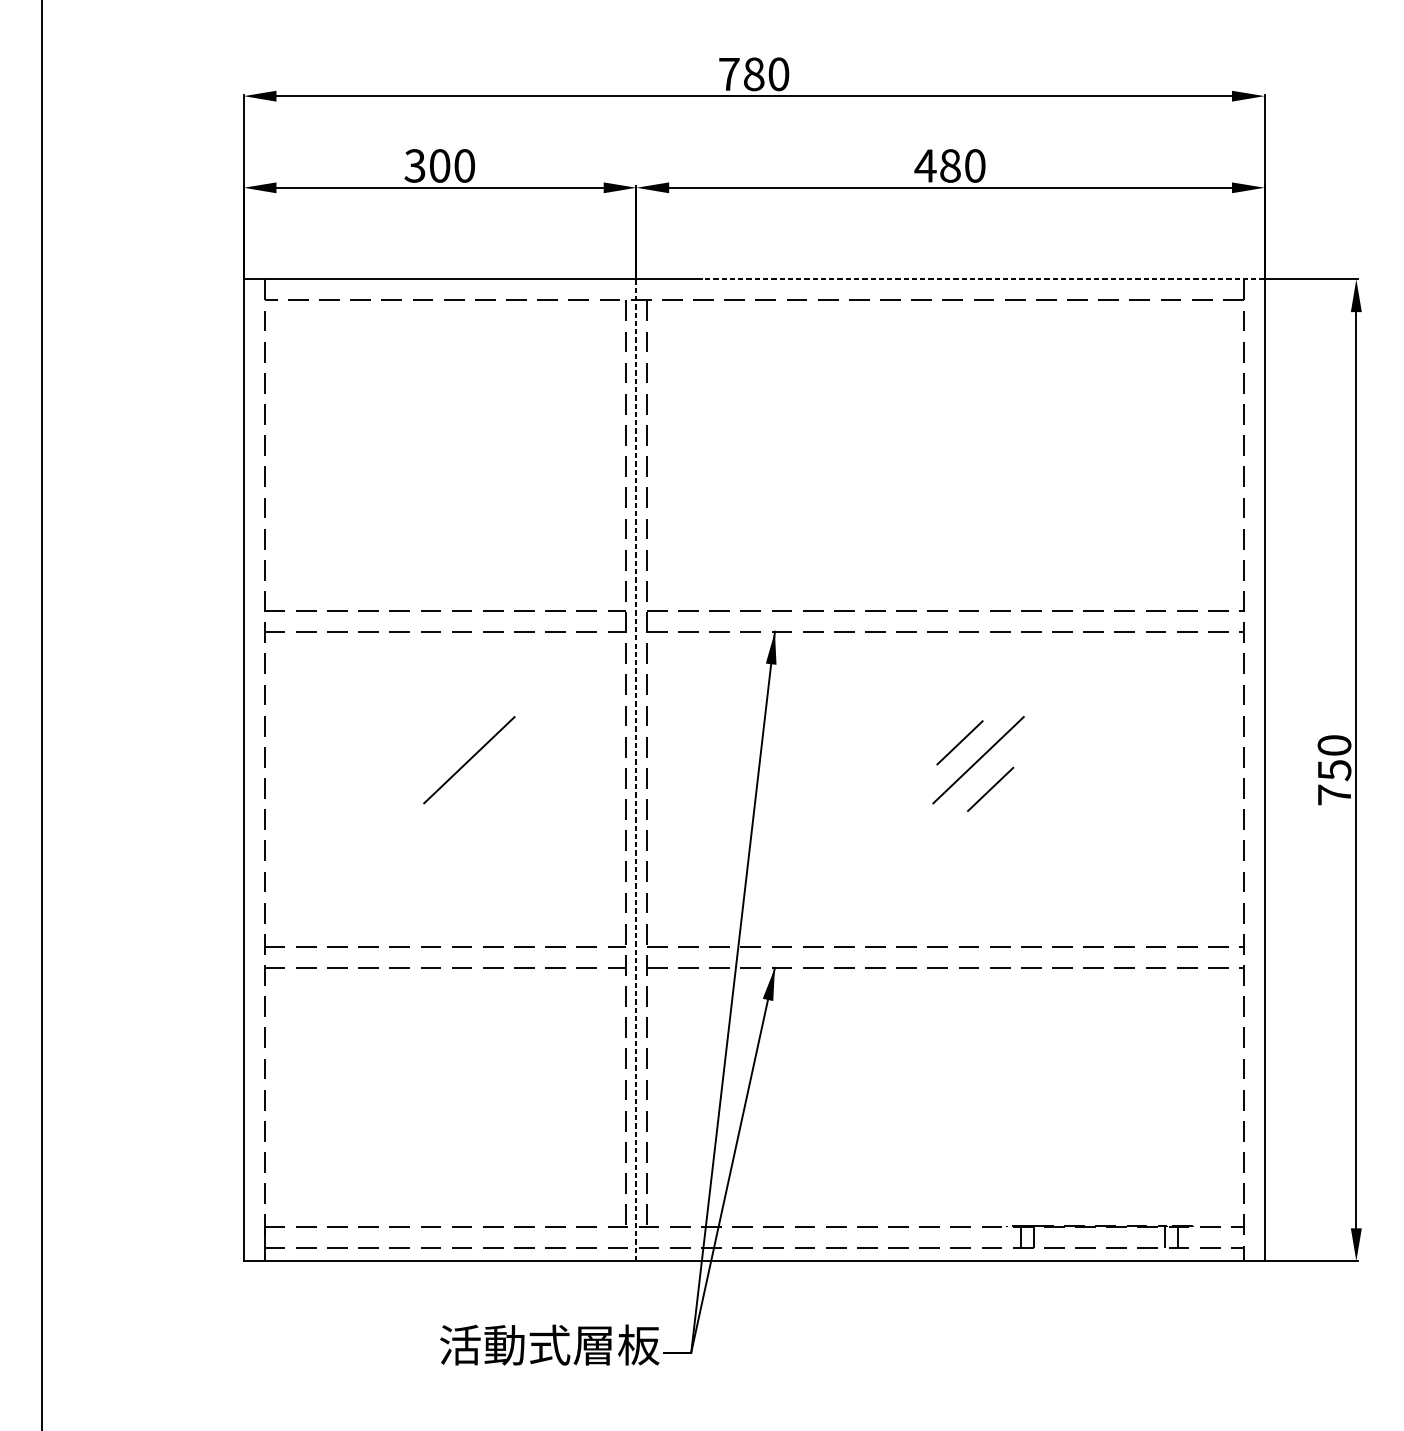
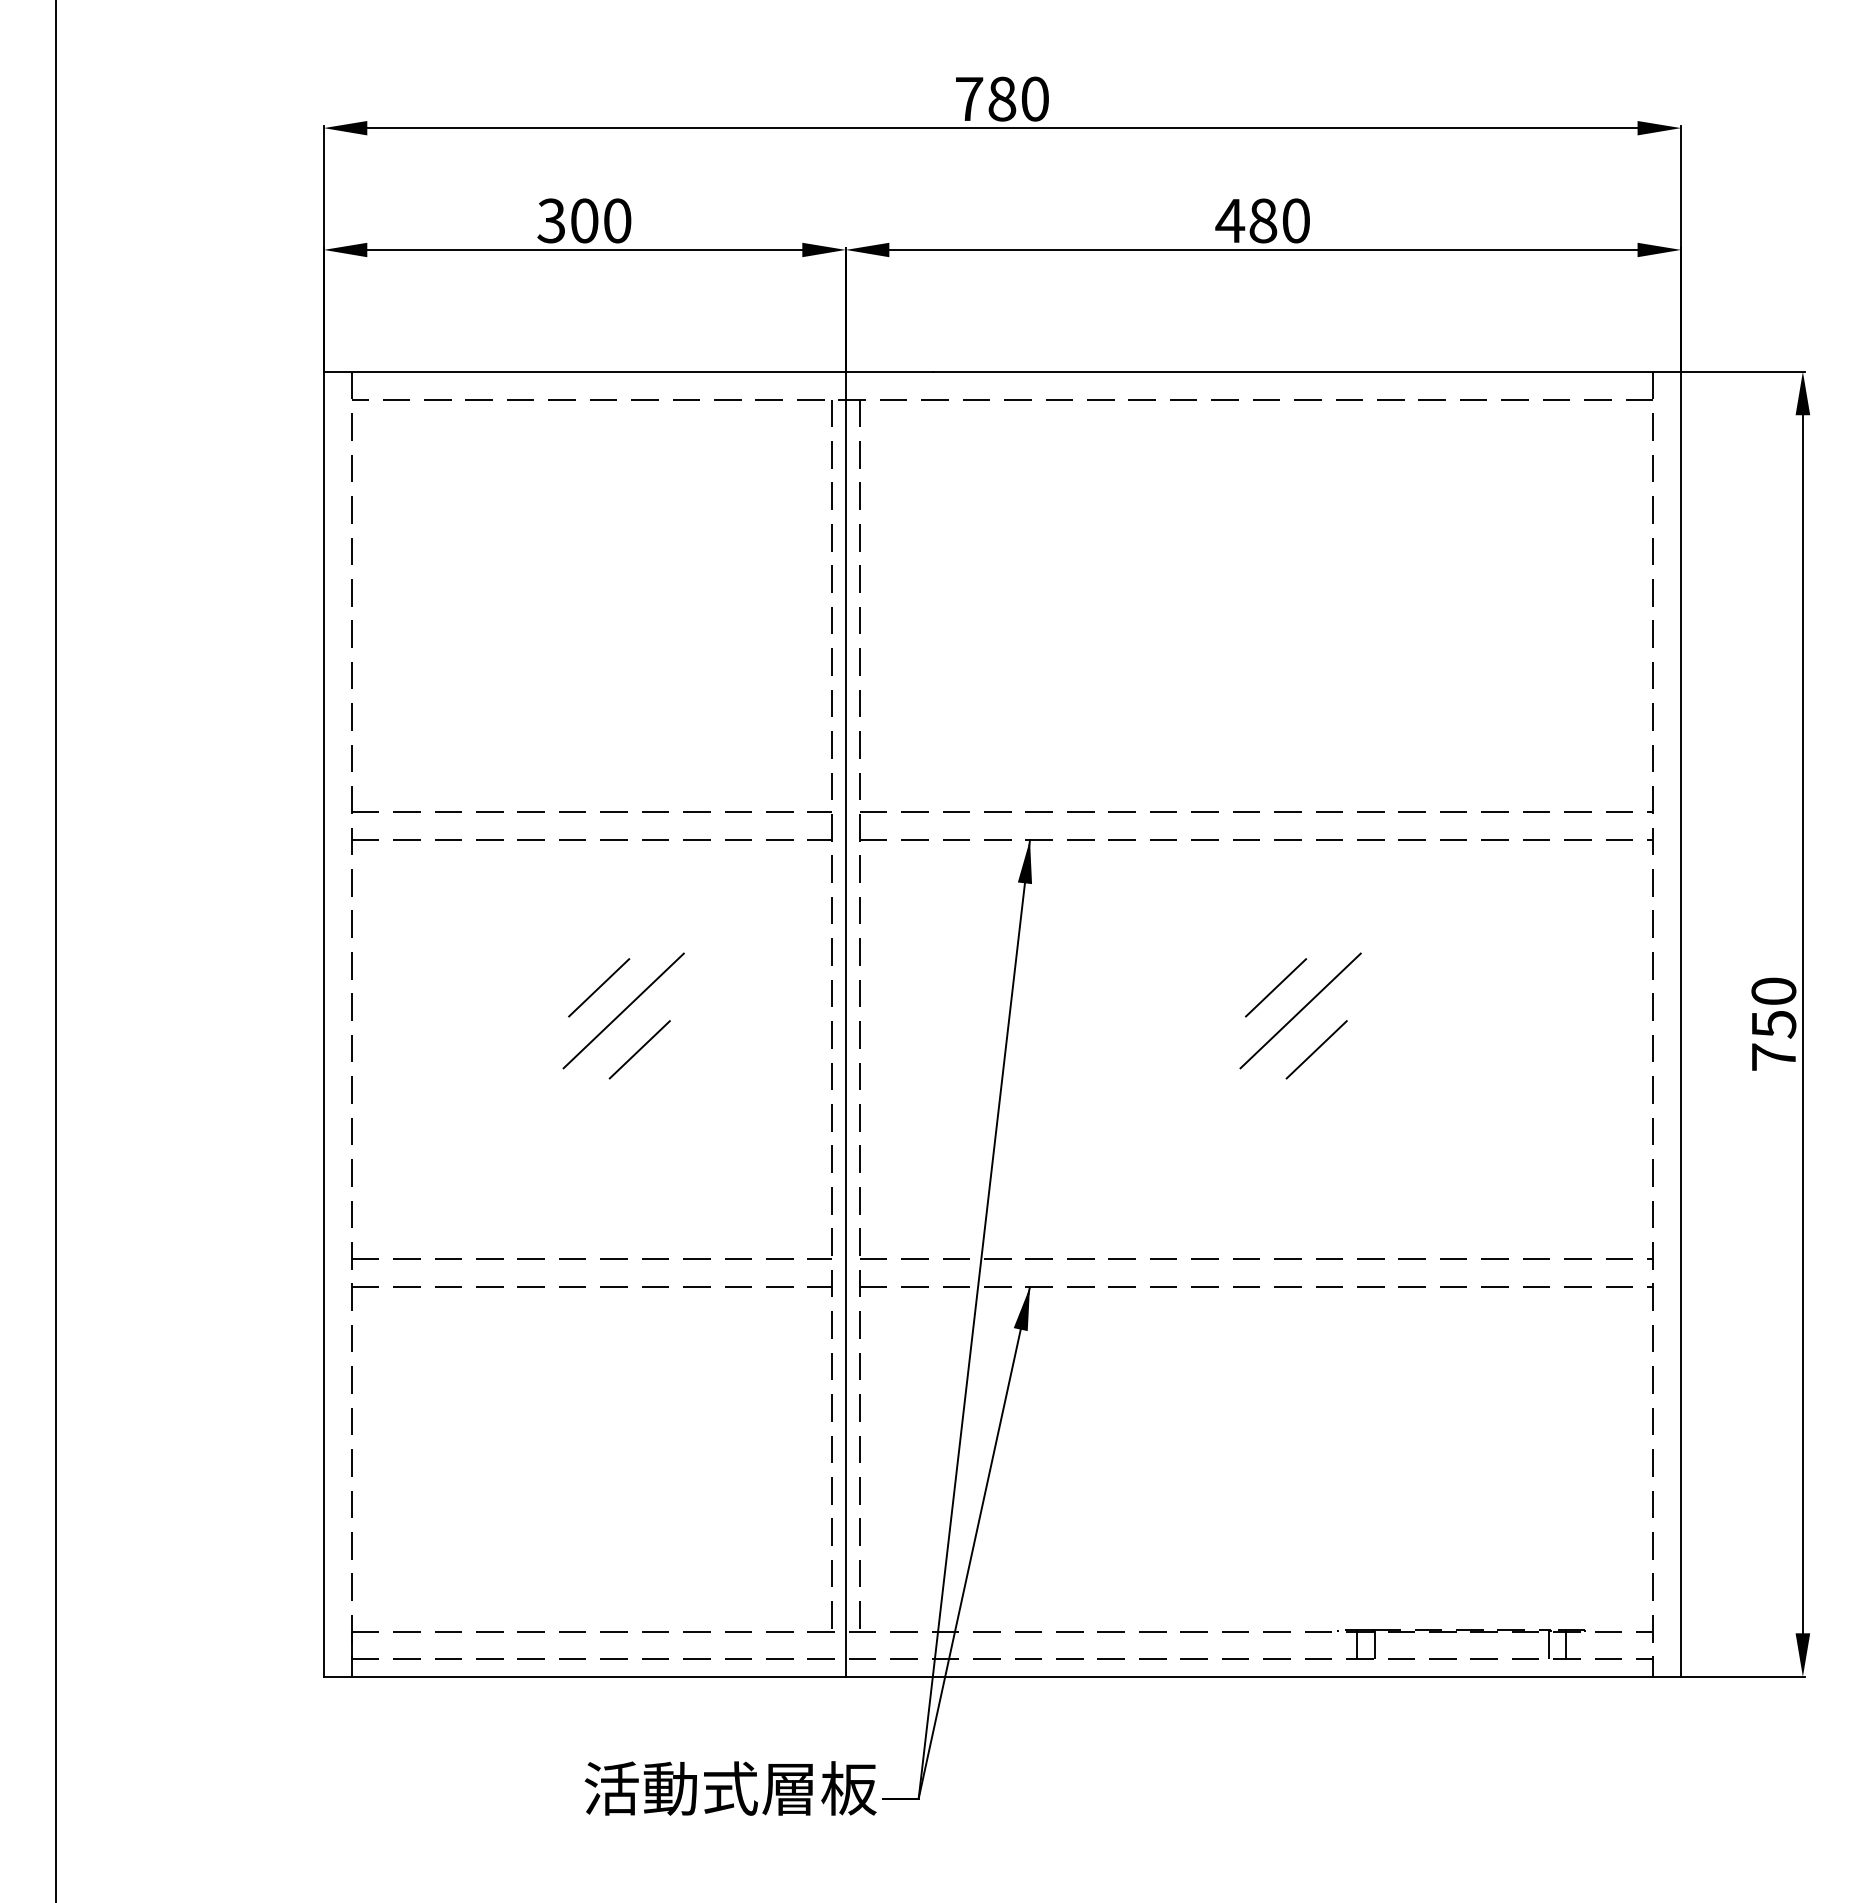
line: (982, 279) -> (1306, 371), dashed -> solid
line: (451, 742) -> (599, 987), added
line: (636, 770) -> (845, 1024), dashed -> solid
line: (481, 789) -> (639, 1049), added

